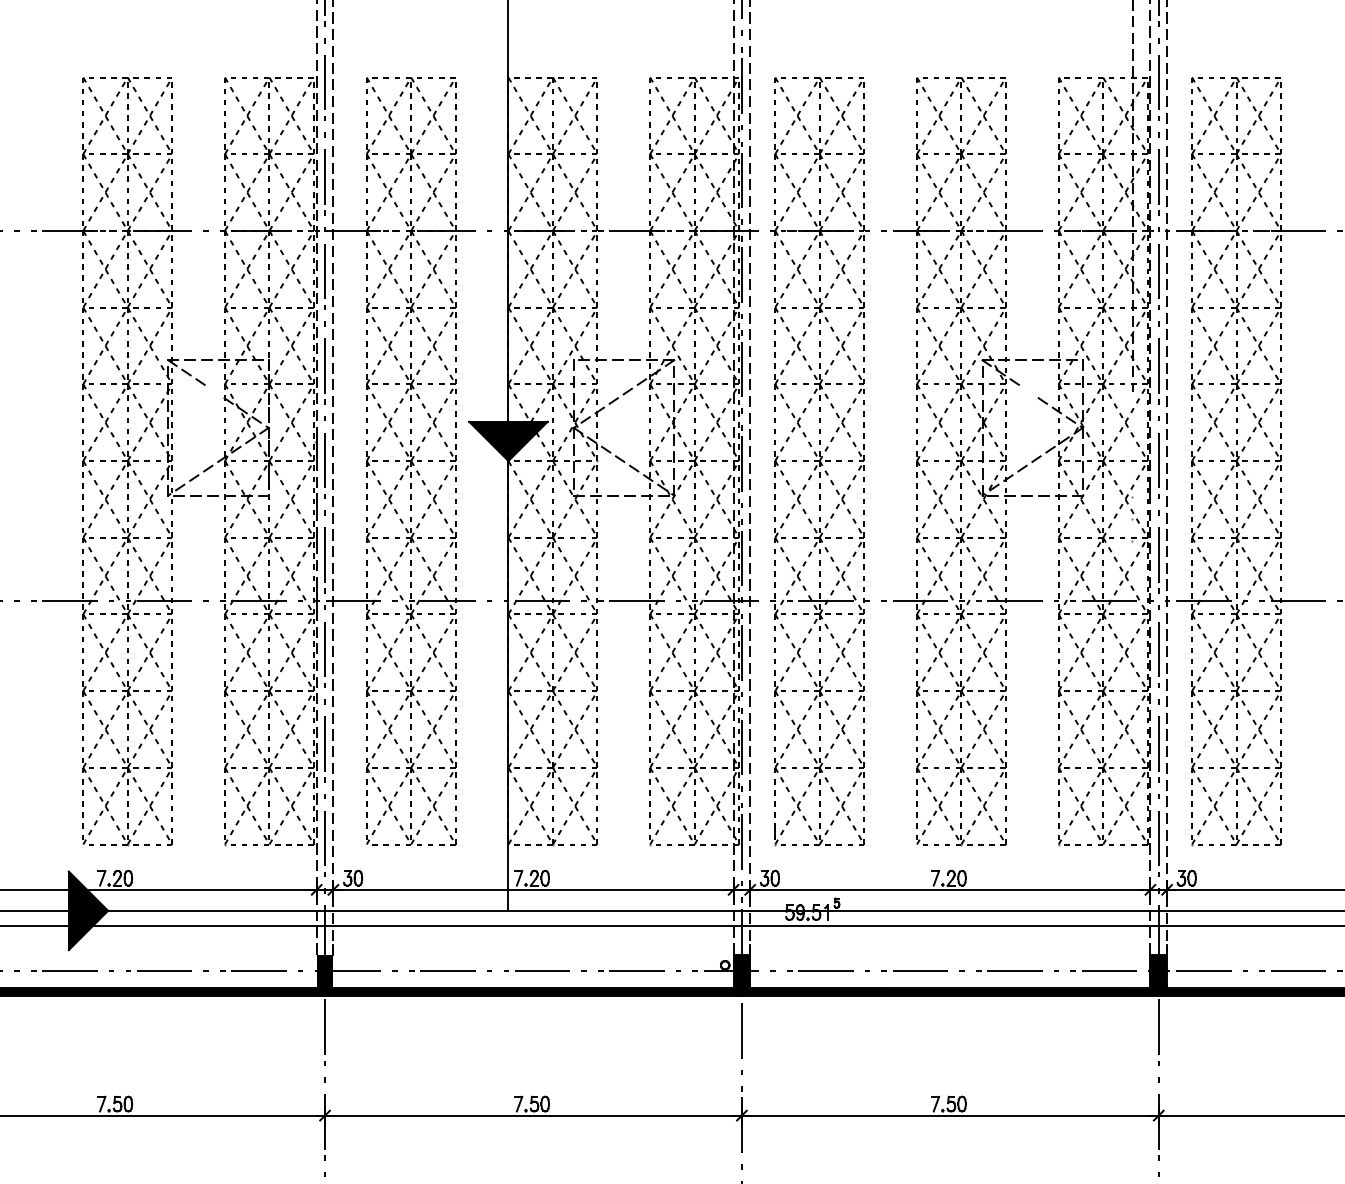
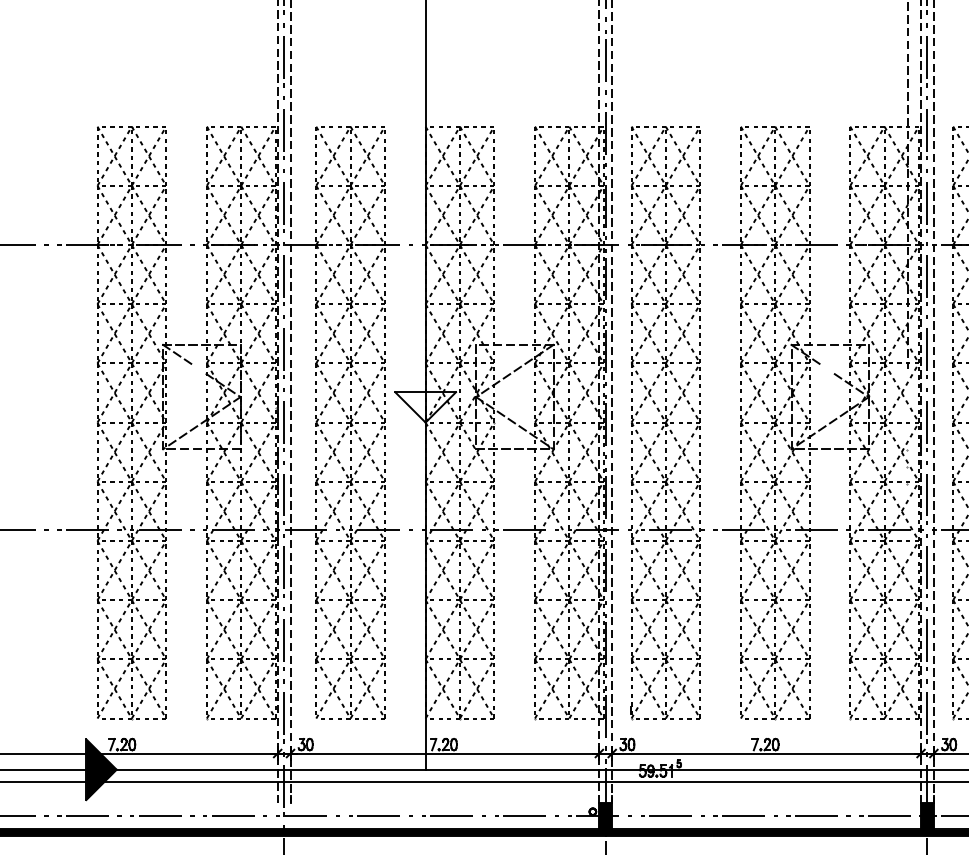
fill: (508, 441) -> (425, 407), removed
fill: (324, 970) -> (283, 815), removed

